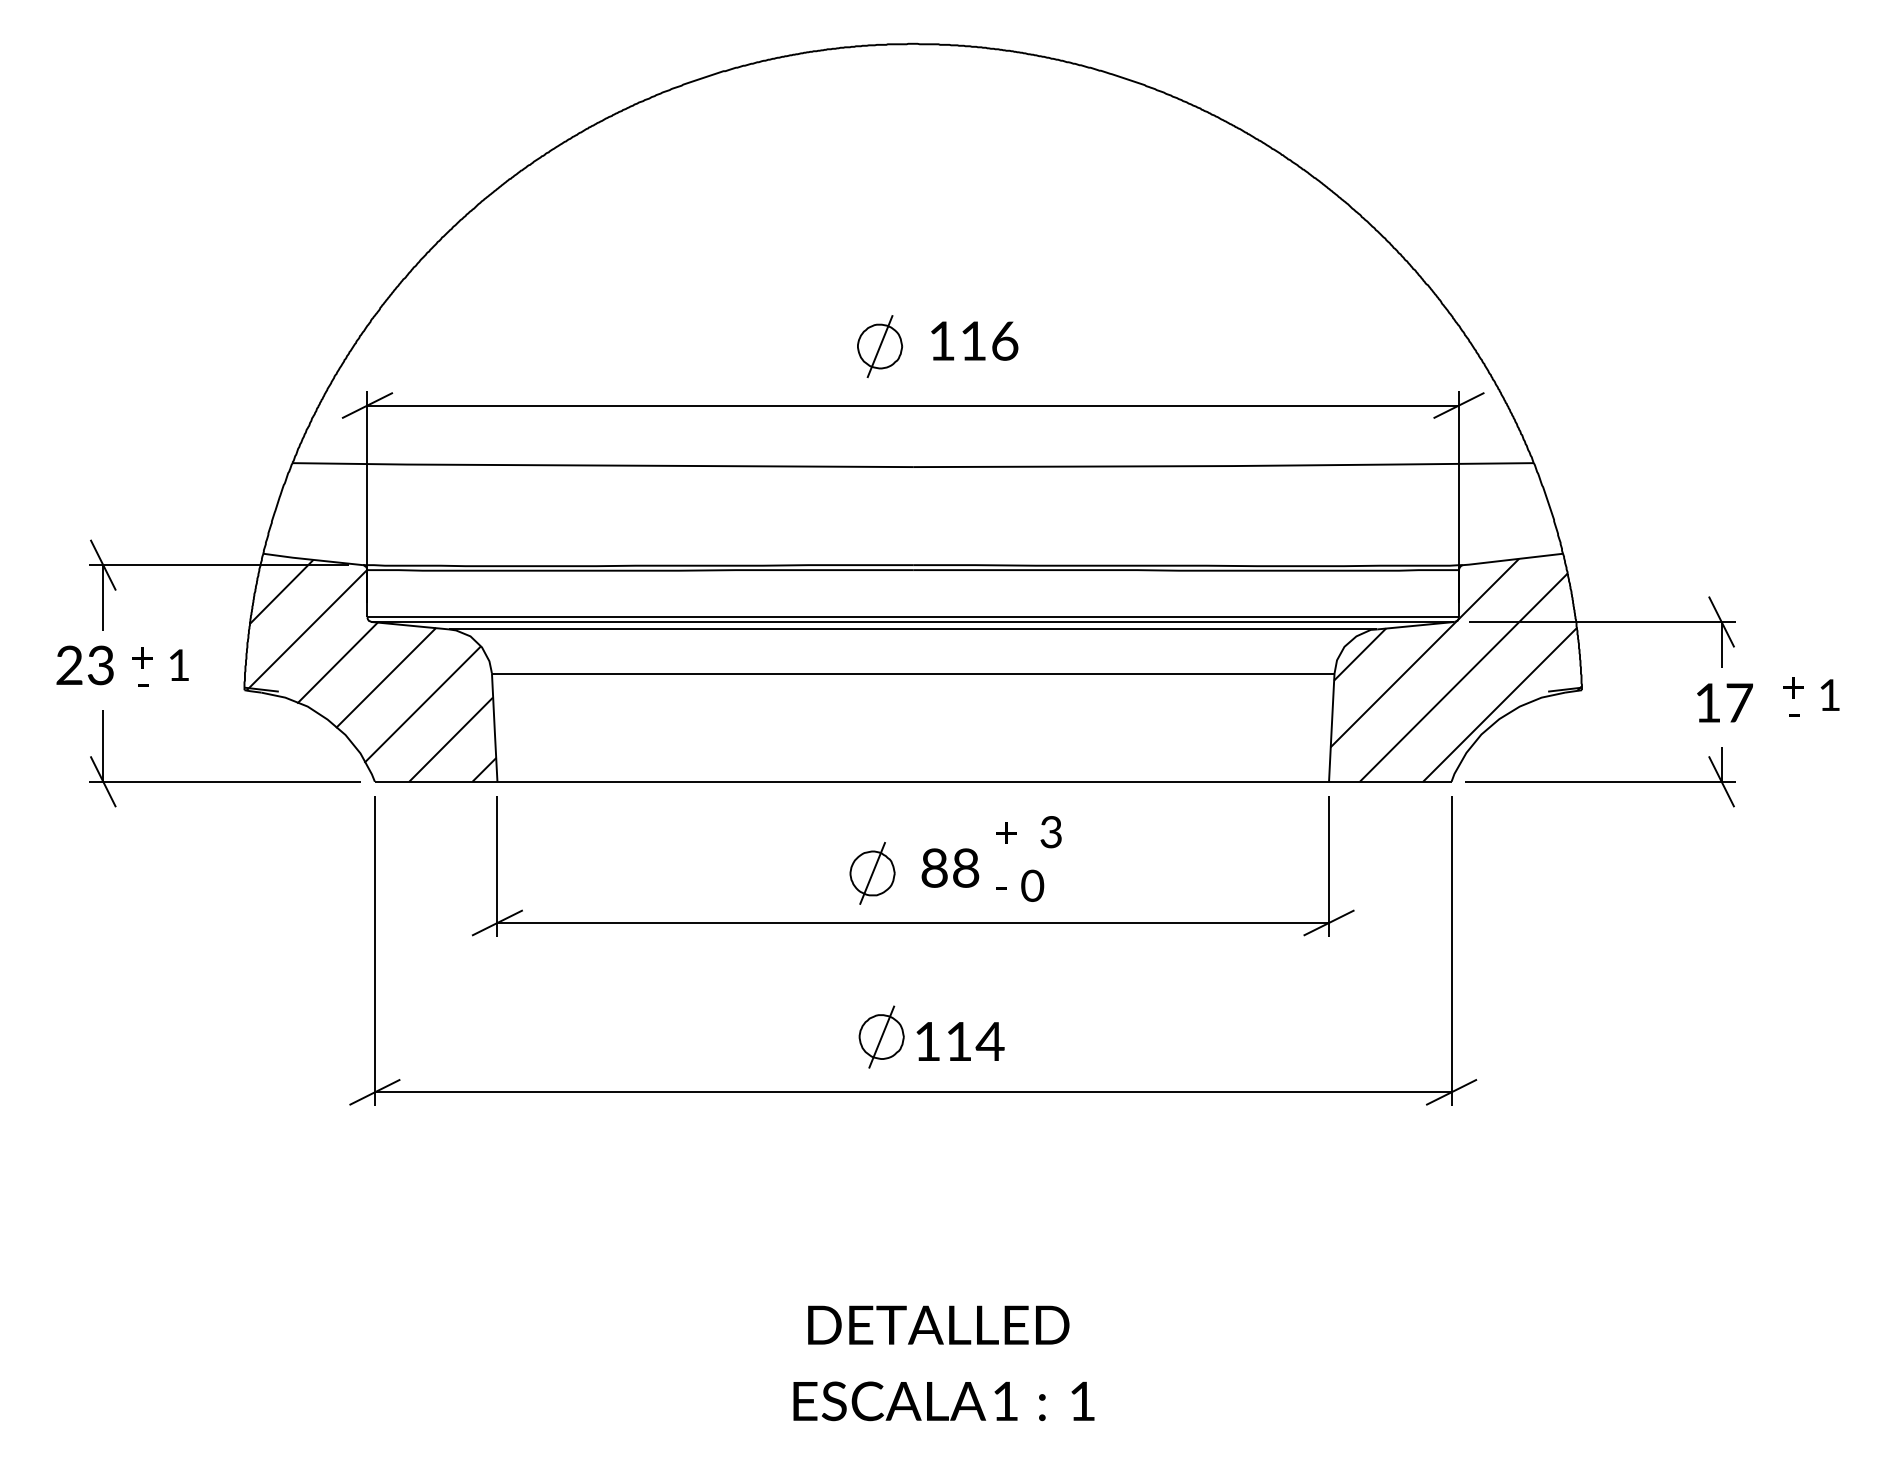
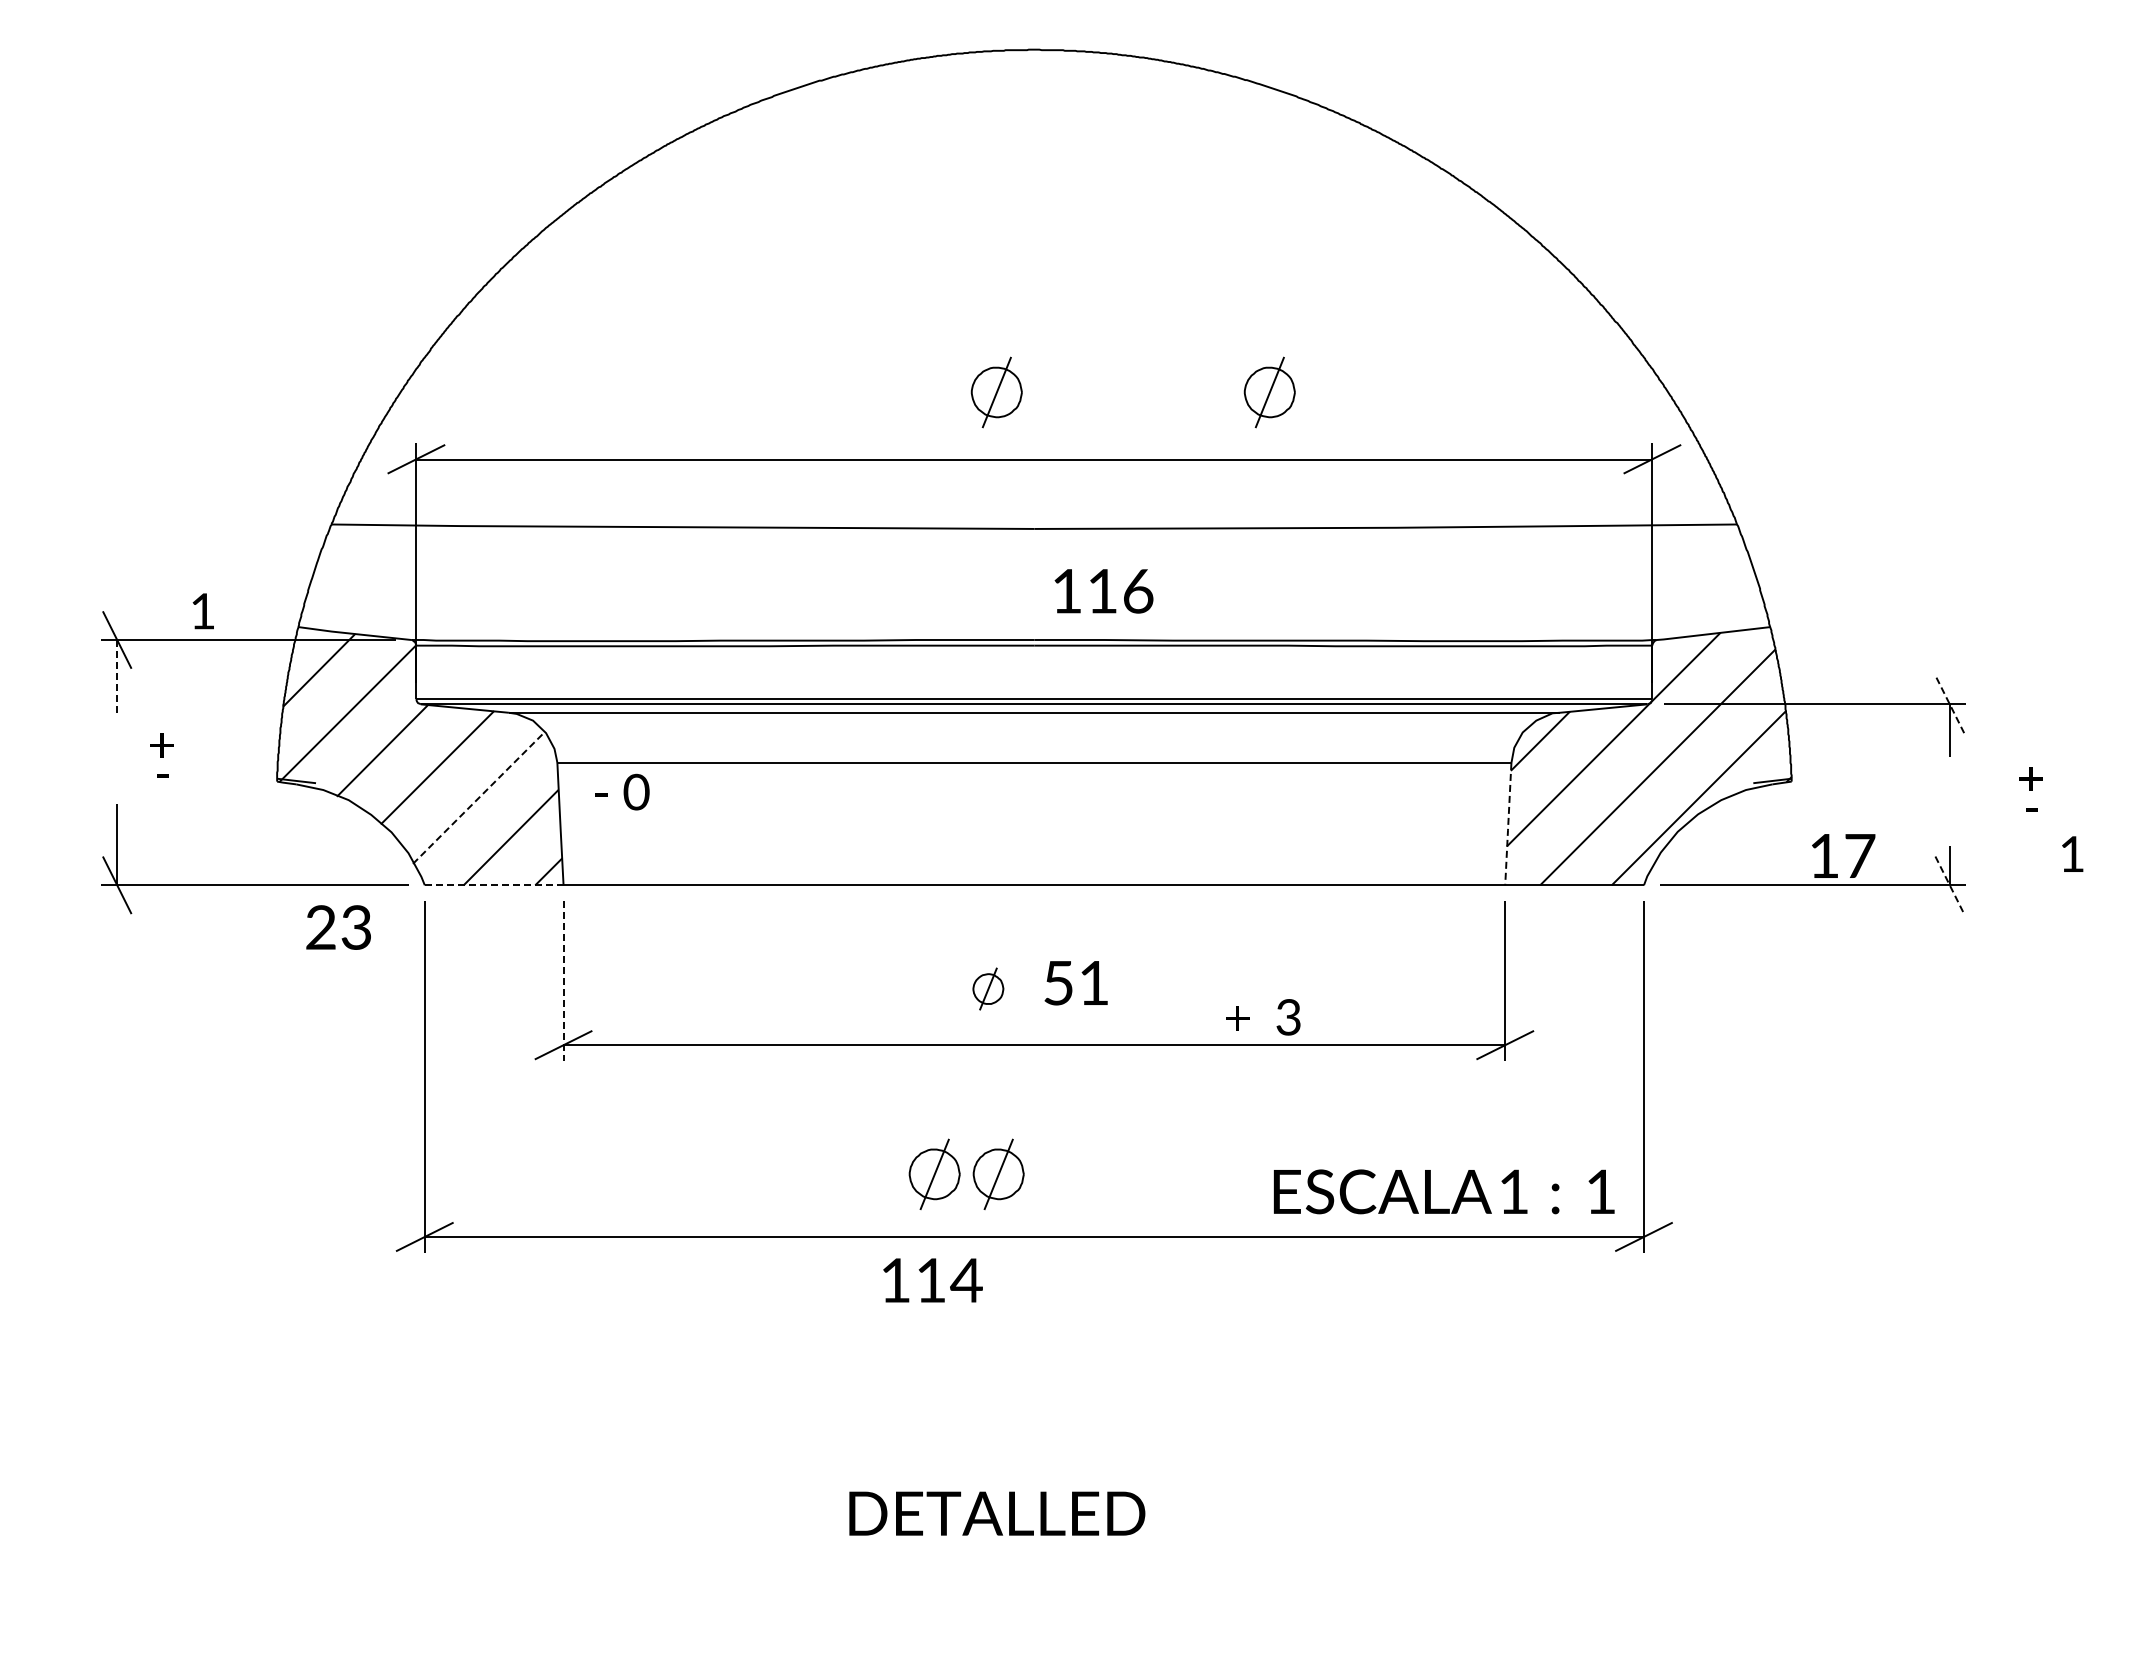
text: (974, 341) -> (1103, 591), moved
part: (1120, 346) -> (1269, 392), added
line: (102, 598) -> (116, 677), solid -> dashed
line: (1721, 621) -> (1949, 703), solid -> dashed
text: (84, 665) -> (338, 927), moved
text: (178, 665) -> (202, 611), moved
text: (1829, 694) -> (2072, 853), moved
text: (1724, 702) -> (1843, 855), moved
line: (423, 704) -> (479, 797), solid -> dashed
line: (1331, 728) -> (1508, 825), solid -> dashed
line: (435, 781) -> (493, 885), solid -> dashed
line: (1722, 781) -> (1950, 885), solid -> dashed
text: (1029, 832) -> (1263, 1017), moved
line: (497, 865) -> (563, 980), solid -> dashed
text: (950, 867) -> (1076, 982), 88 -> 51
part: (872, 872) -> (988, 988), size x0.6
text: (1020, 885) -> (622, 791), moved
part: (825, 1036) -> (934, 1173), added
text: (960, 1041) -> (932, 1280), moved
text: (938, 1325) -> (997, 1513), moved
text: (944, 1401) -> (1444, 1191), moved

